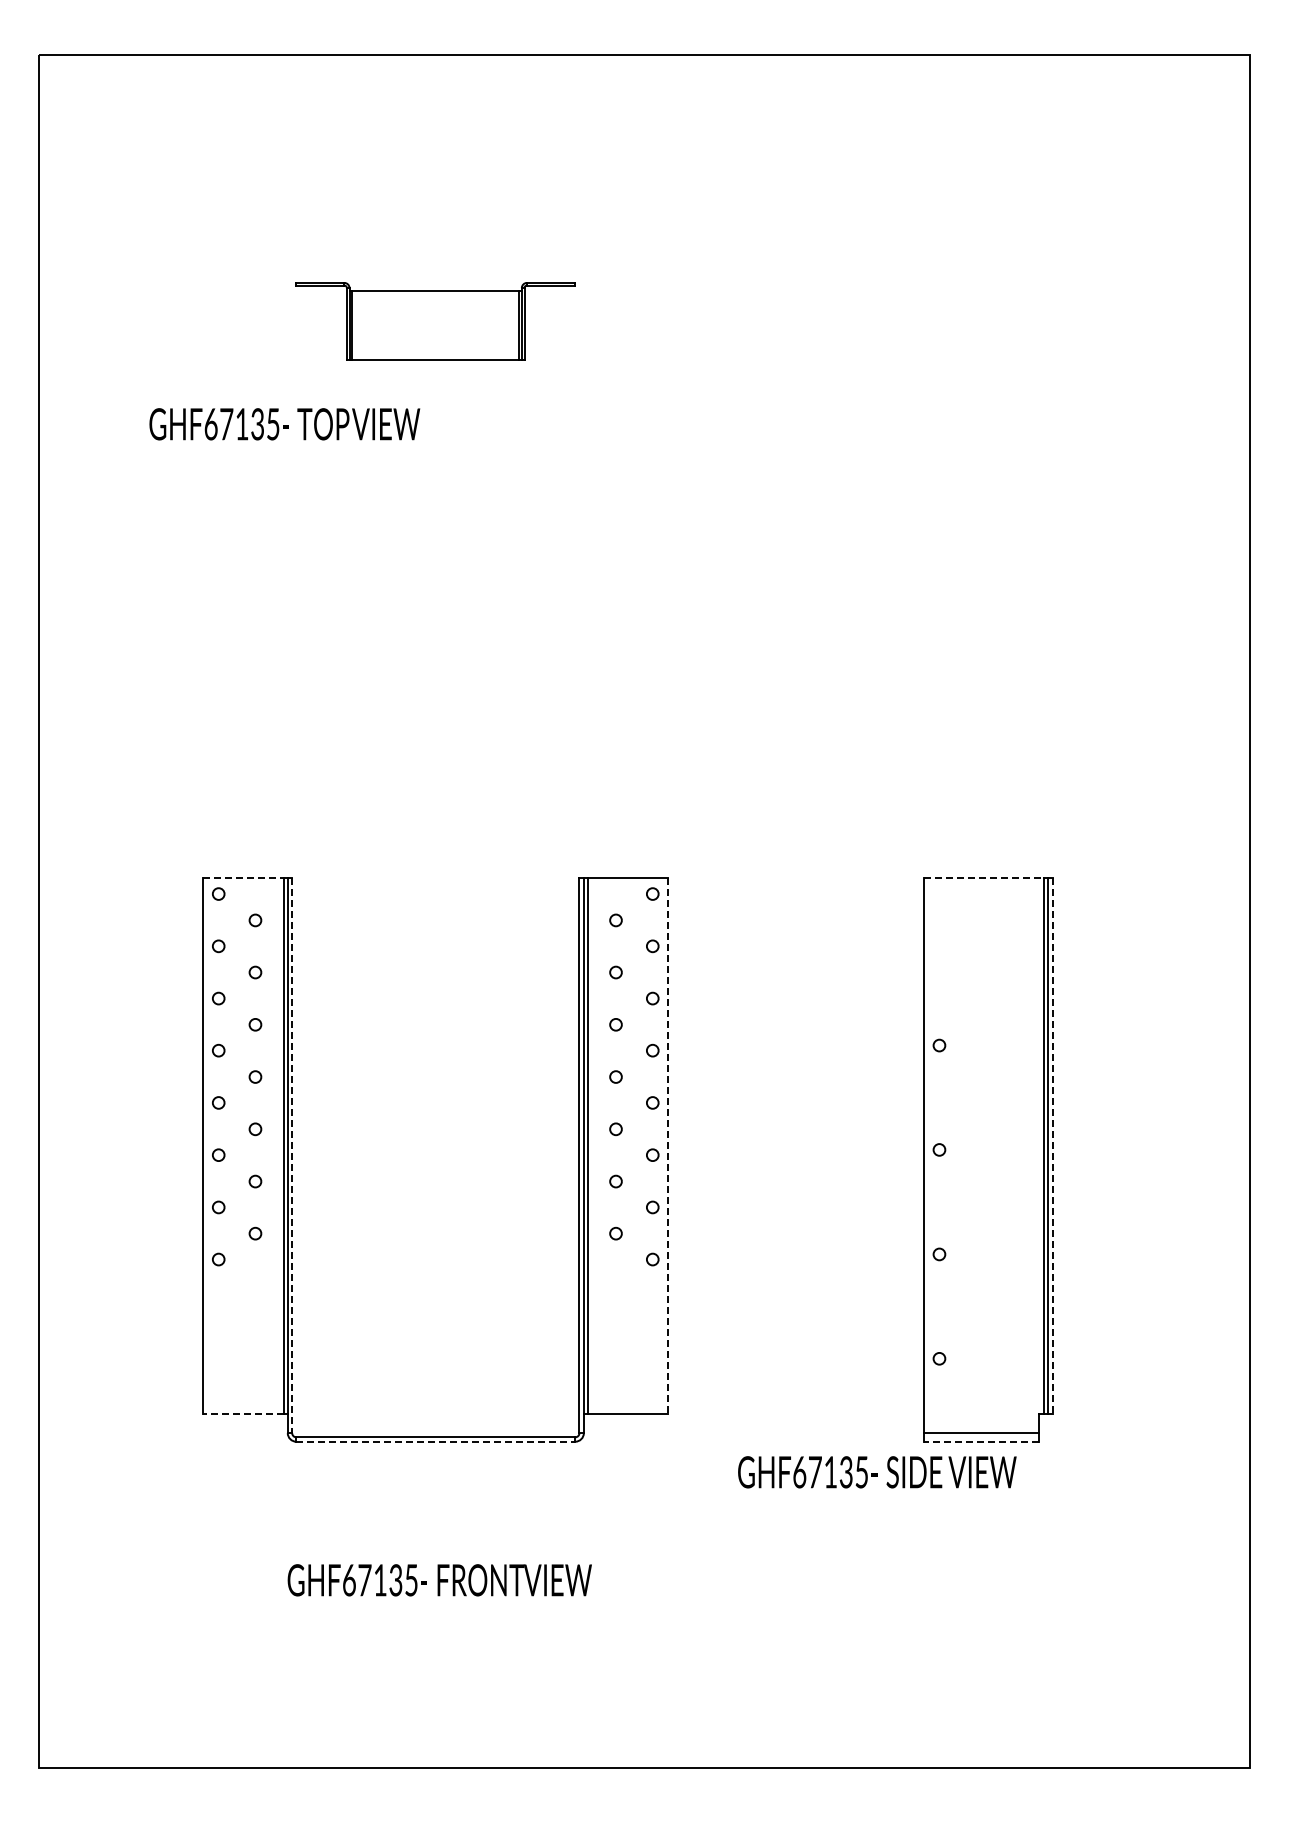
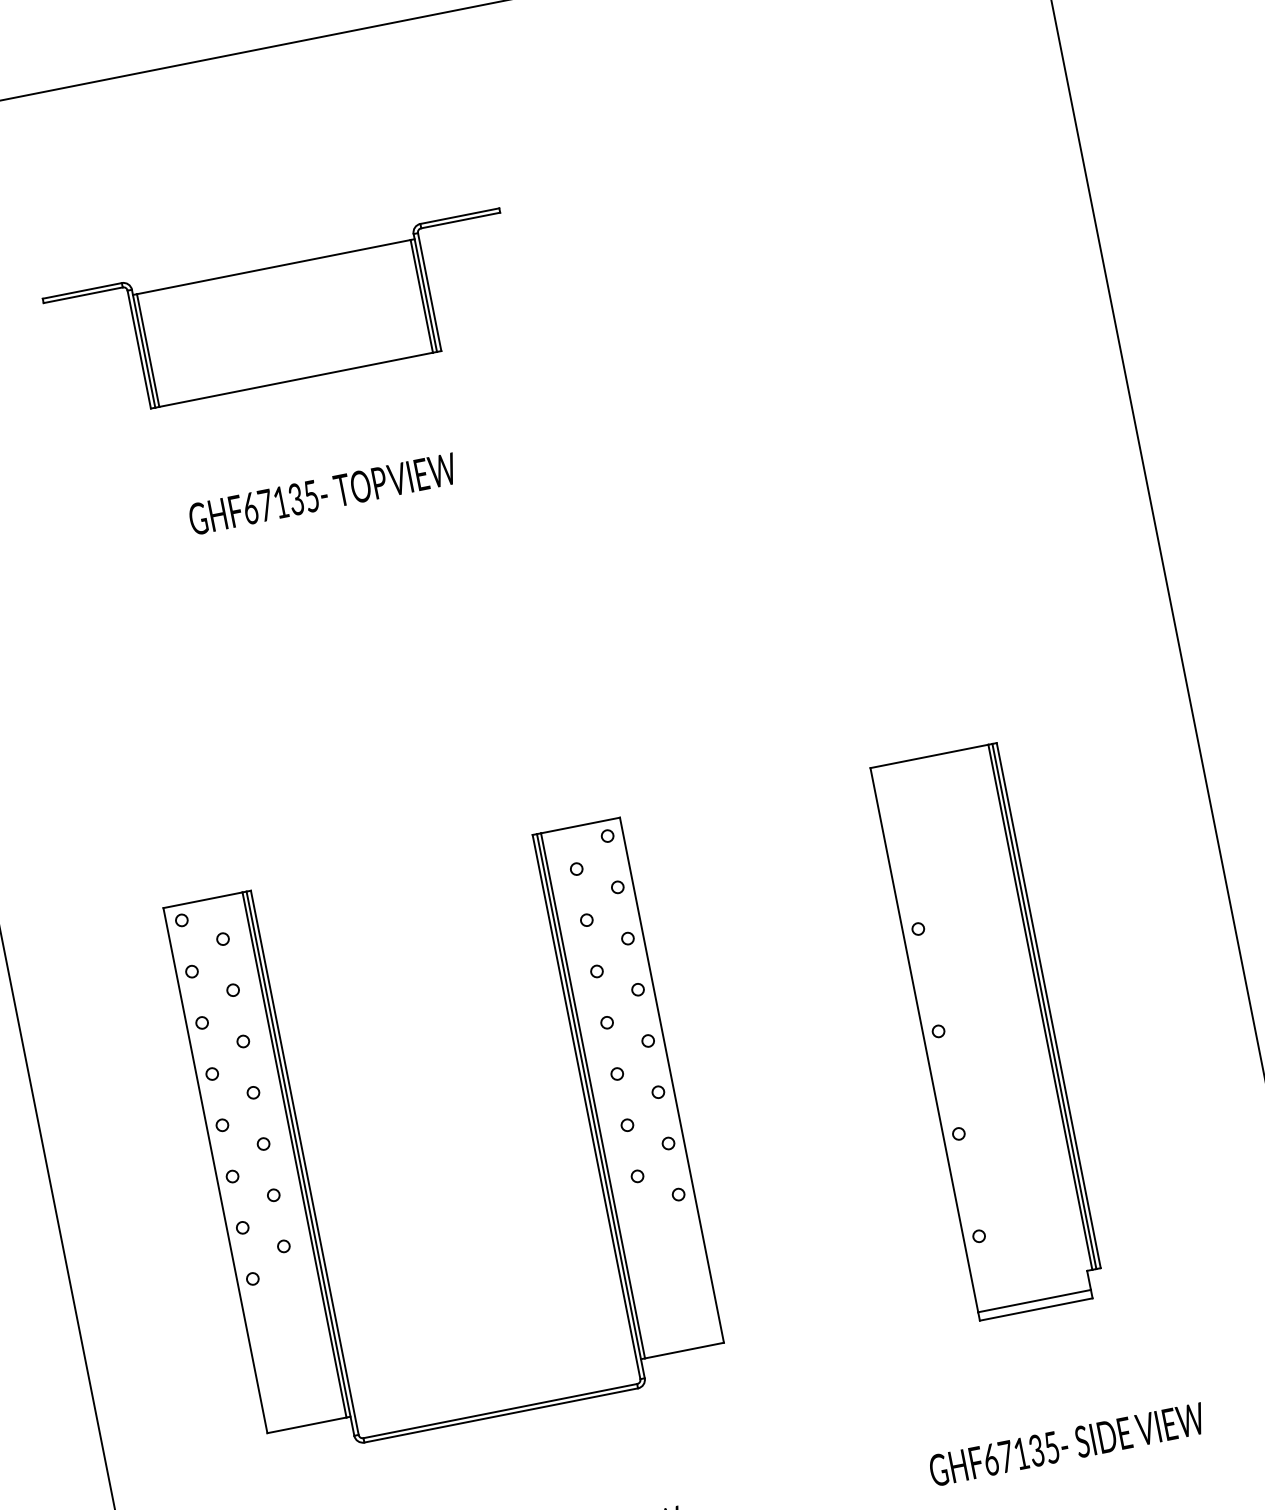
part: (435, 321) -> (283, 316), size x1.67
text: (284, 424) -> (322, 494), moved
line: (243, 878) -> (203, 900), dashed -> solid
line: (984, 878) -> (930, 756), dashed -> solid
line: (668, 1146) -> (672, 1080), dashed -> solid
line: (1052, 1146) -> (1048, 1006), dashed -> solid
line: (292, 1156) -> (305, 1163), dashed -> solid
line: (242, 1413) -> (306, 1425), dashed -> solid
line: (436, 1441) -> (501, 1415), dashed -> solid
line: (980, 1441) -> (1035, 1309), dashed -> solid
text: (877, 1472) -> (1067, 1444), moved

